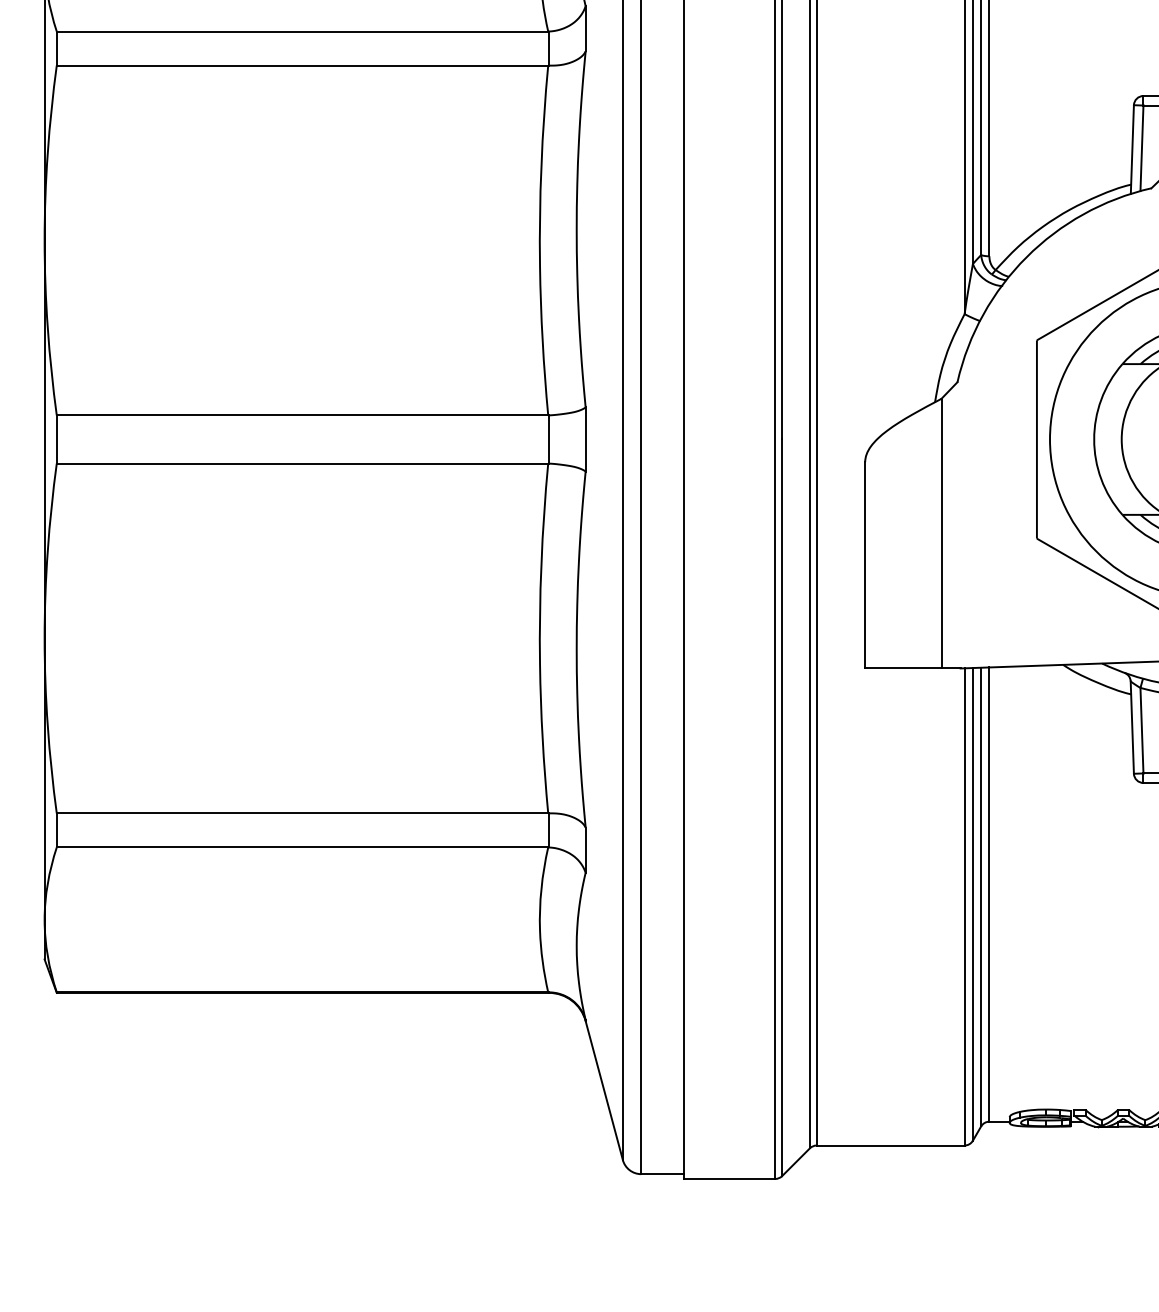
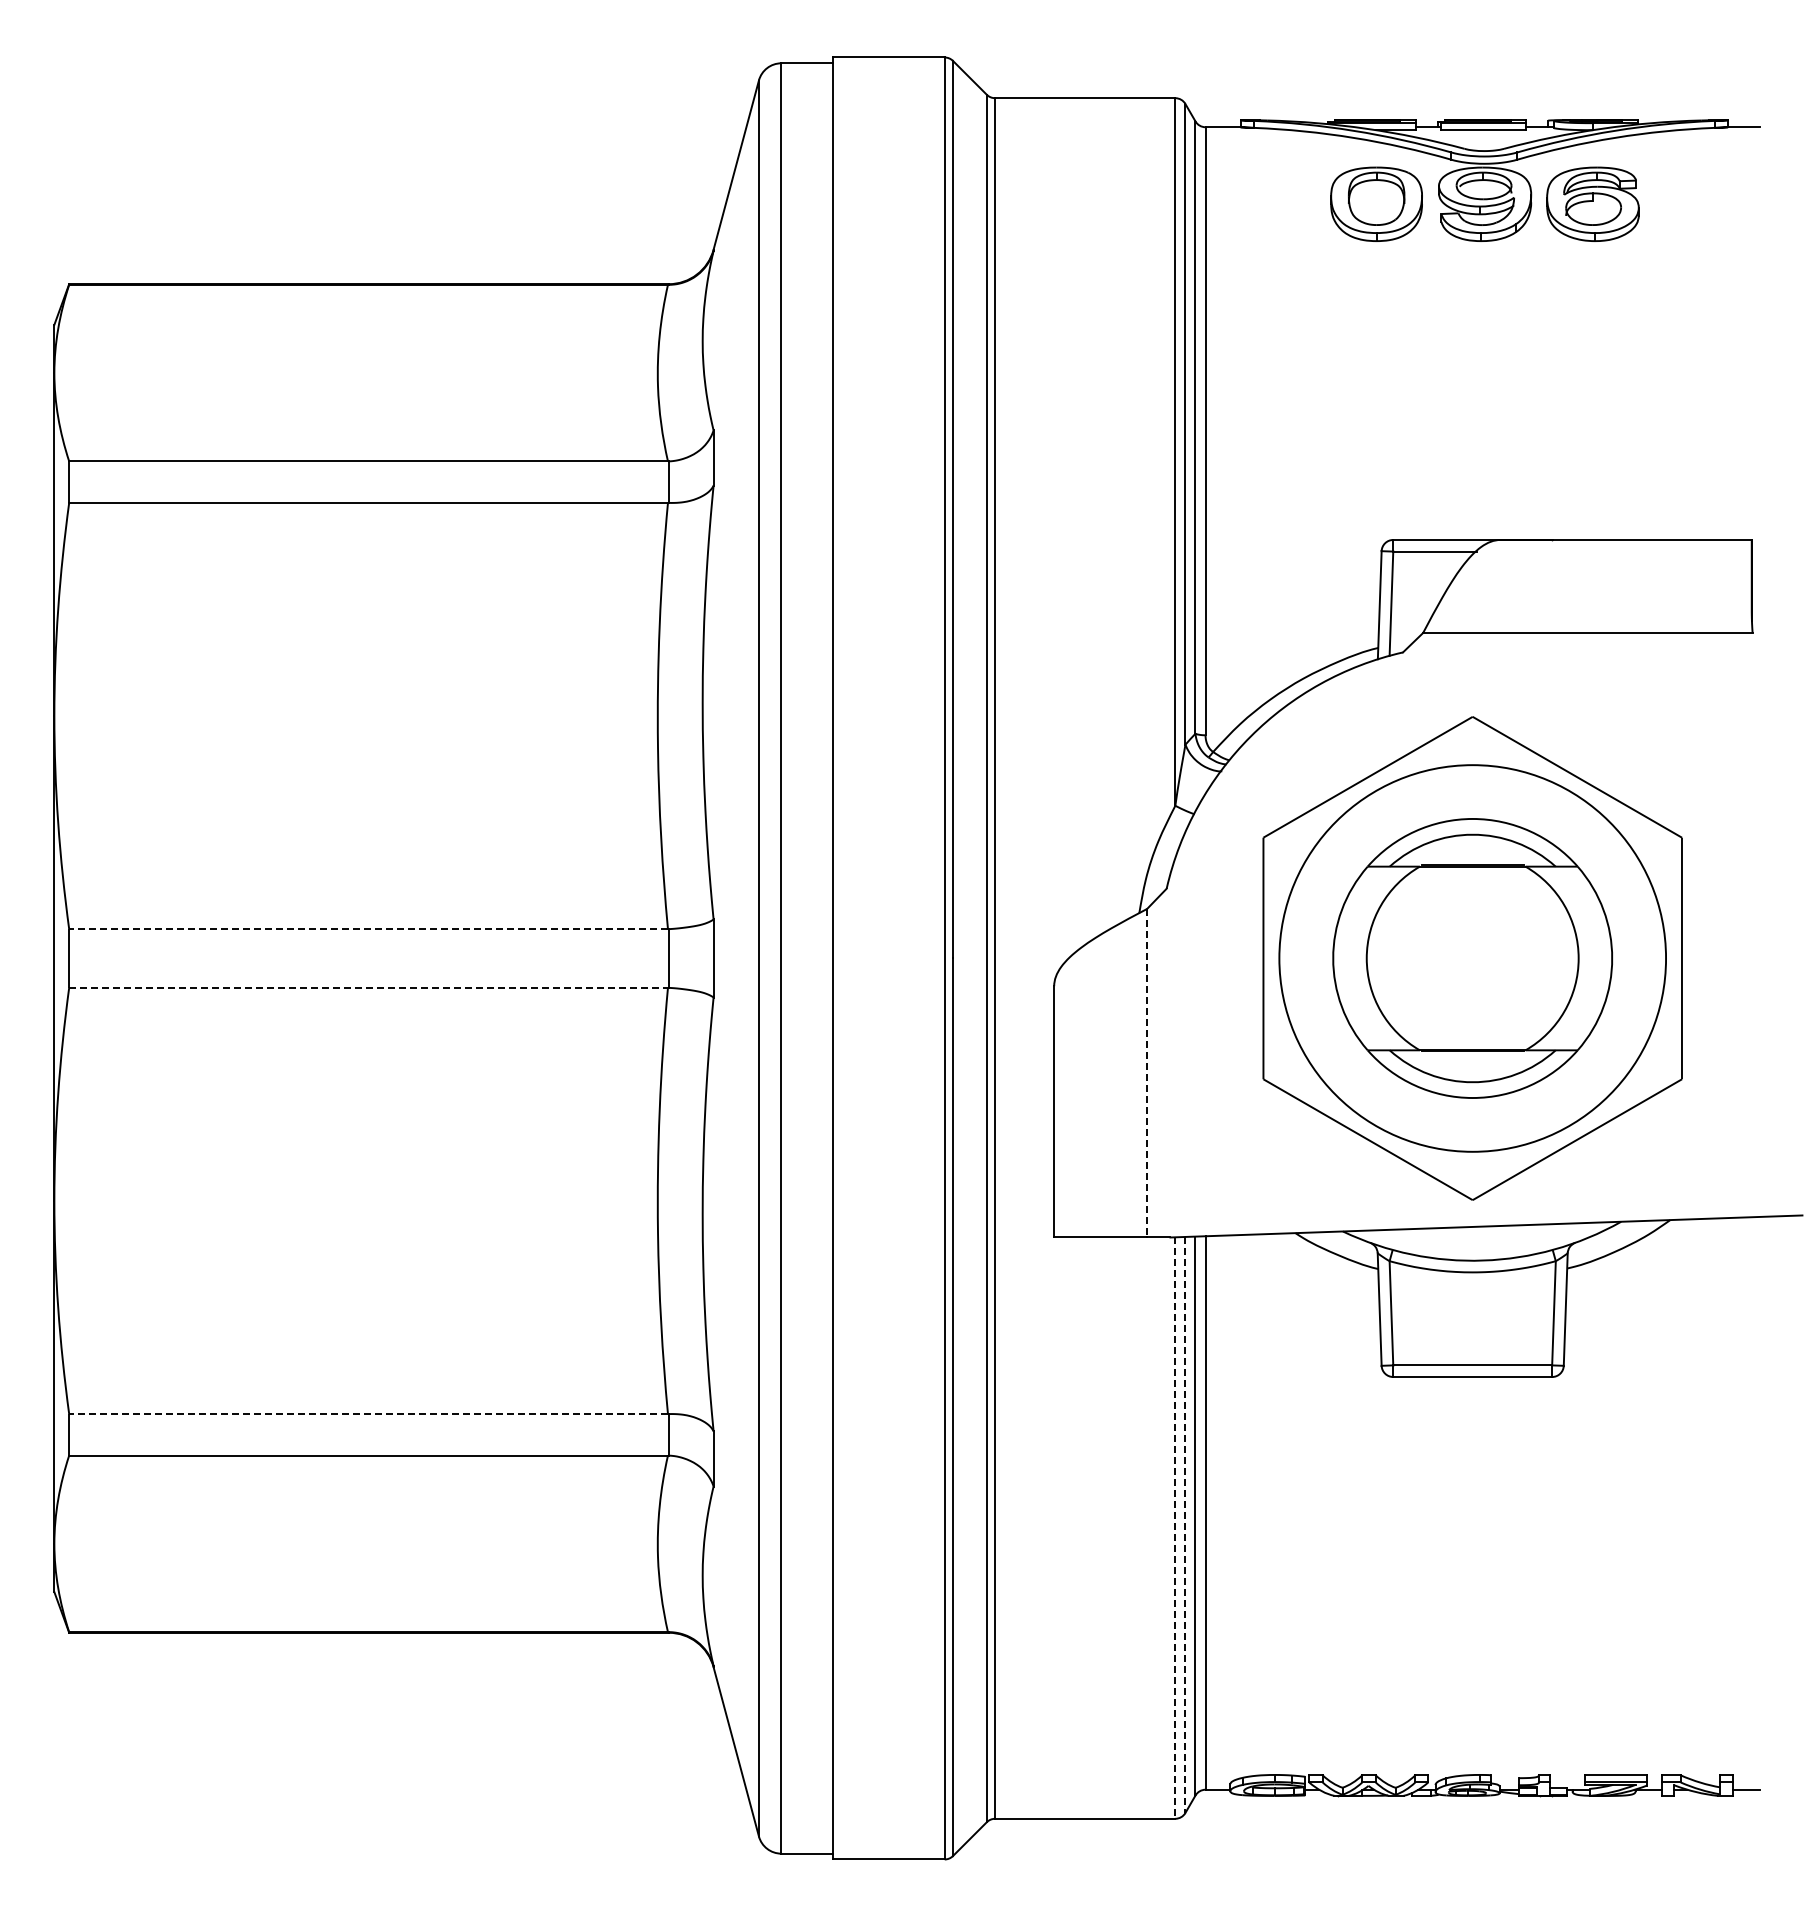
line: (302, 415) -> (368, 929), solid -> dashed
line: (303, 463) -> (369, 987), solid -> dashed
line: (941, 533) -> (1147, 1073), solid -> dashed
line: (302, 813) -> (368, 1414), solid -> dashed
line: (972, 904) -> (1185, 1525), solid -> dashed
line: (964, 907) -> (1175, 1528), solid -> dashed

